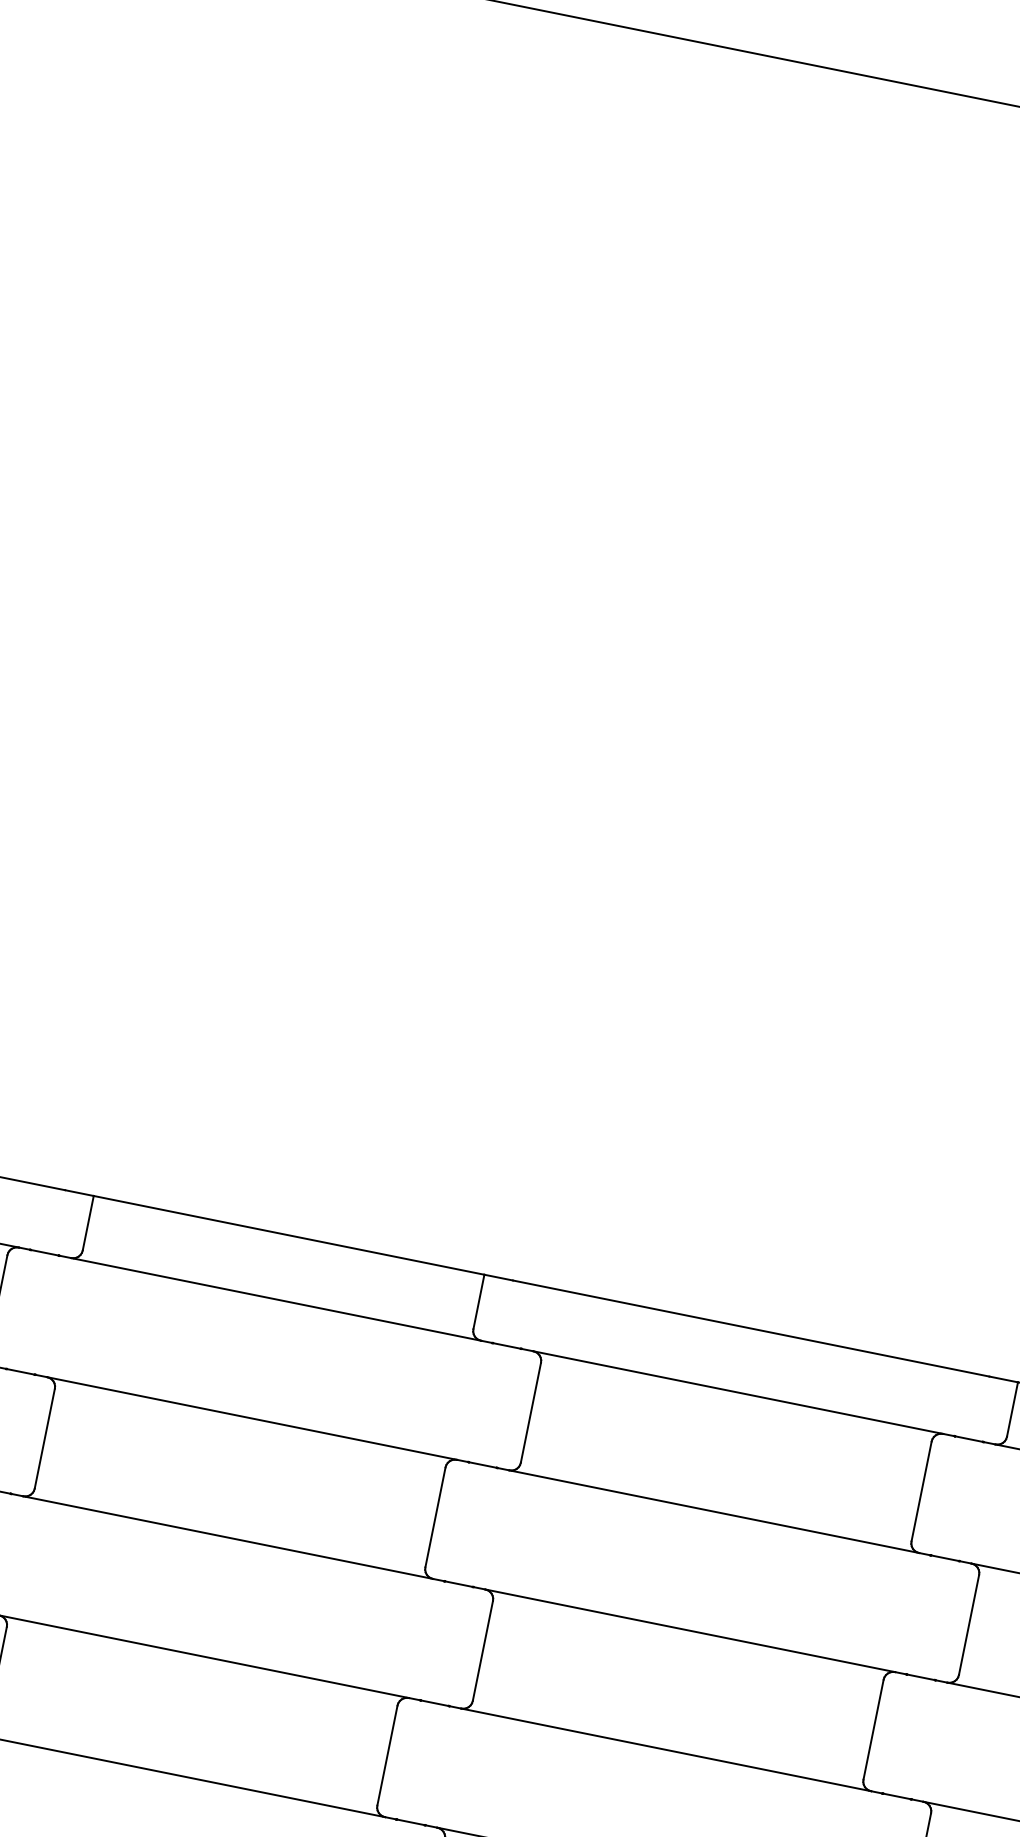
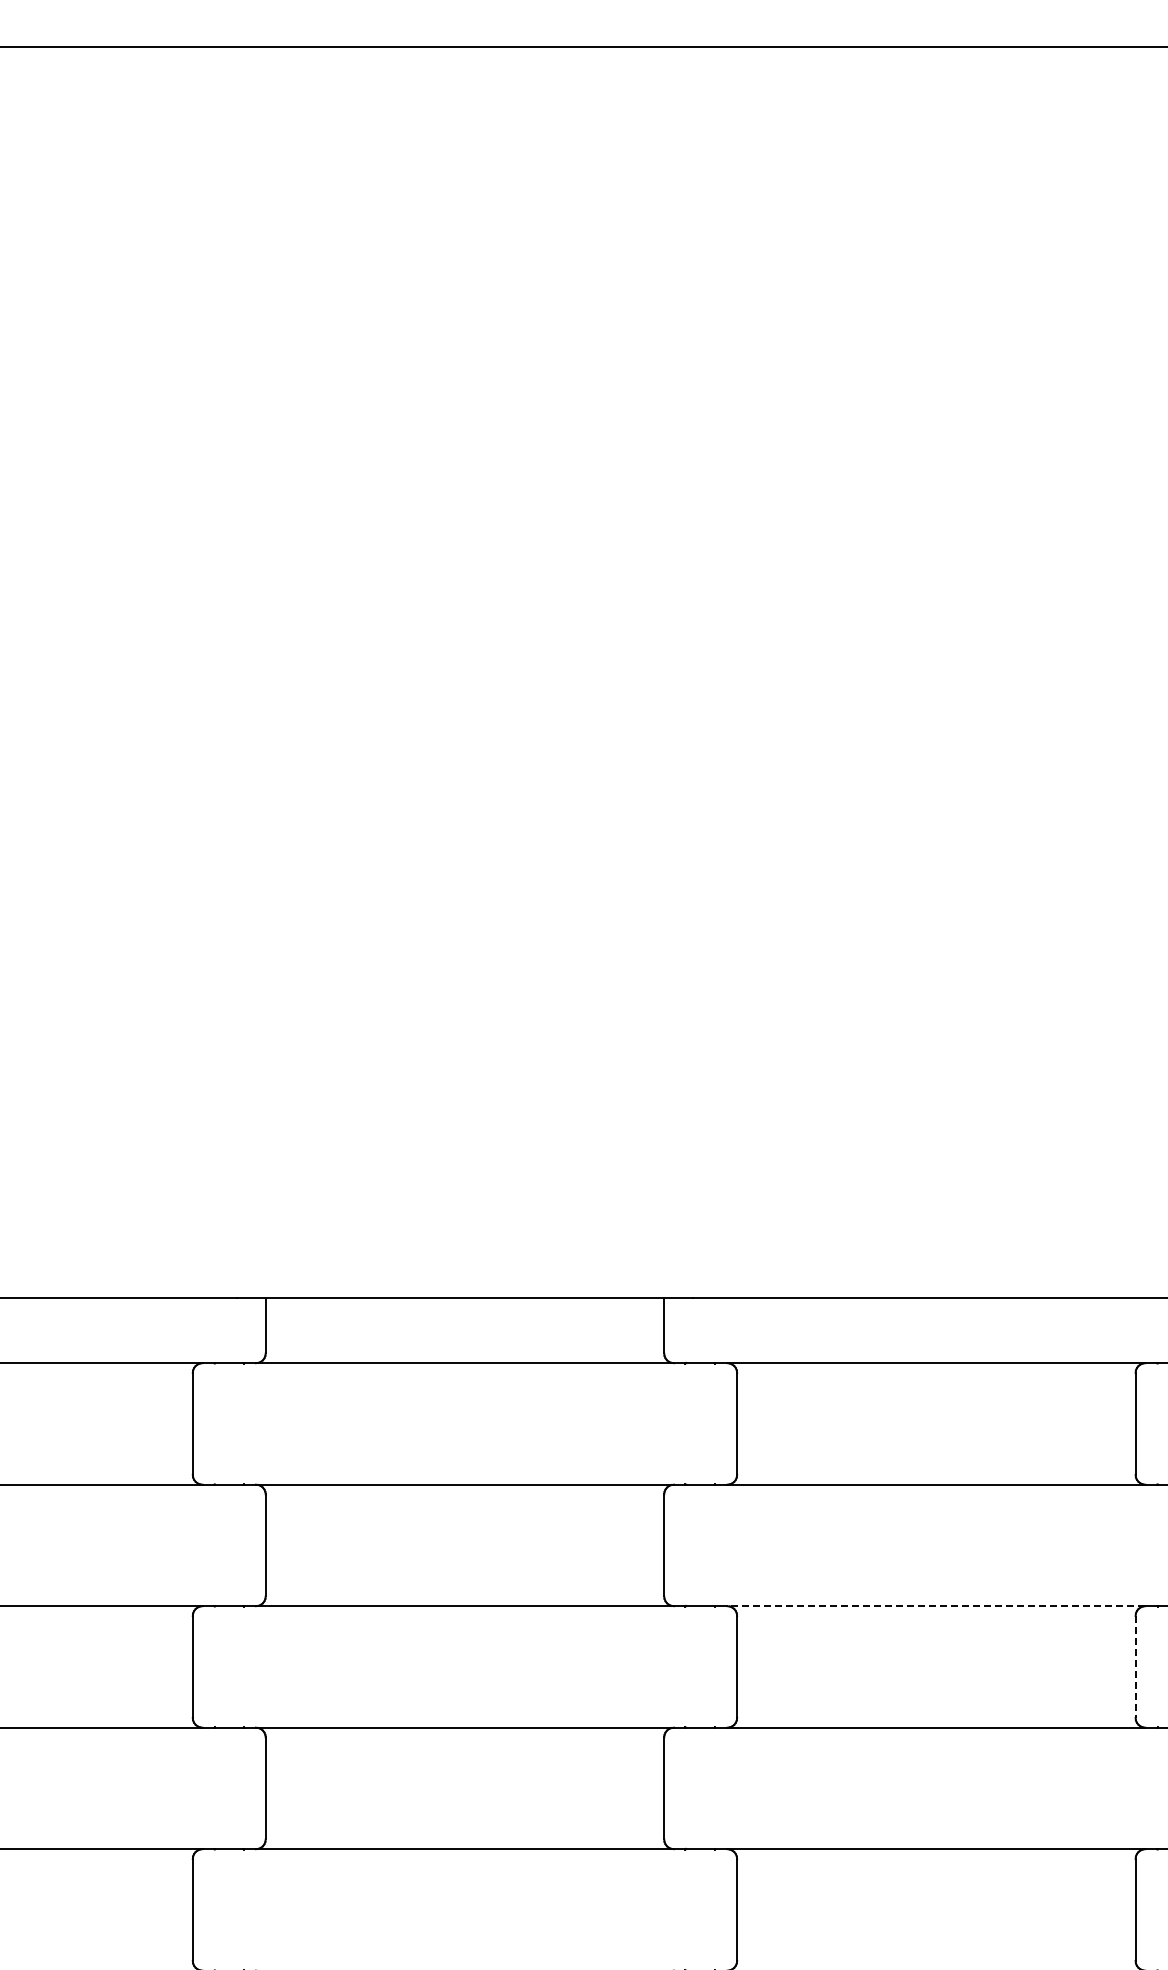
line: (689, 1630) -> (935, 1606), solid -> dashed
line: (873, 1730) -> (1135, 1667), solid -> dashed

